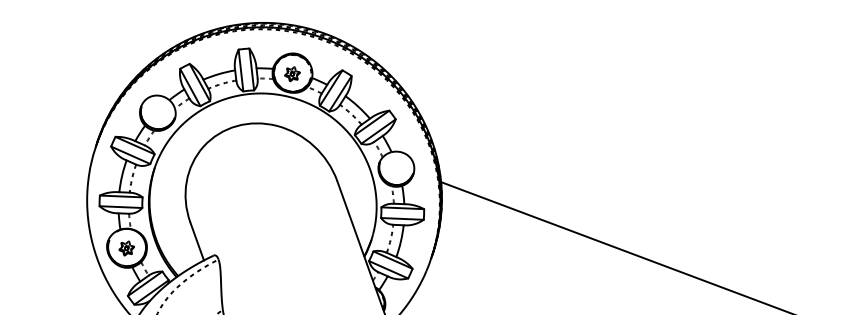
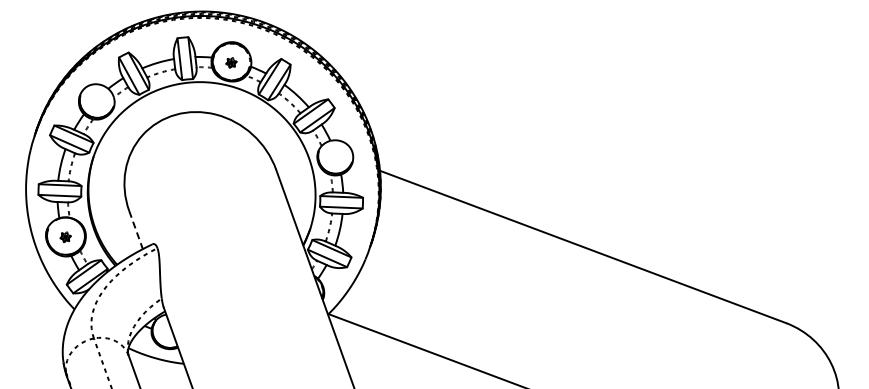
part: (292, 73) -> (231, 62), size x0.7
line: (197, 241) -> (136, 230), solid -> dashed
part: (126, 248) -> (65, 237), size x0.7

